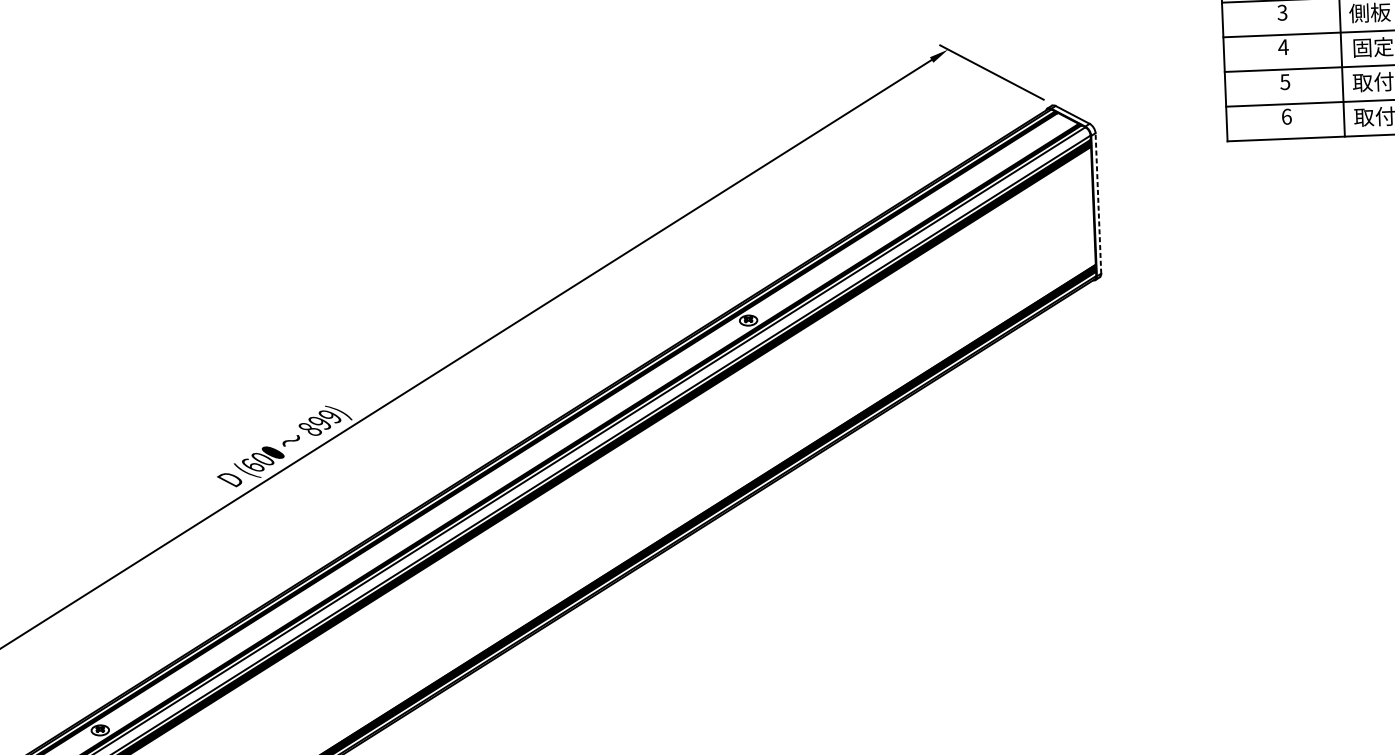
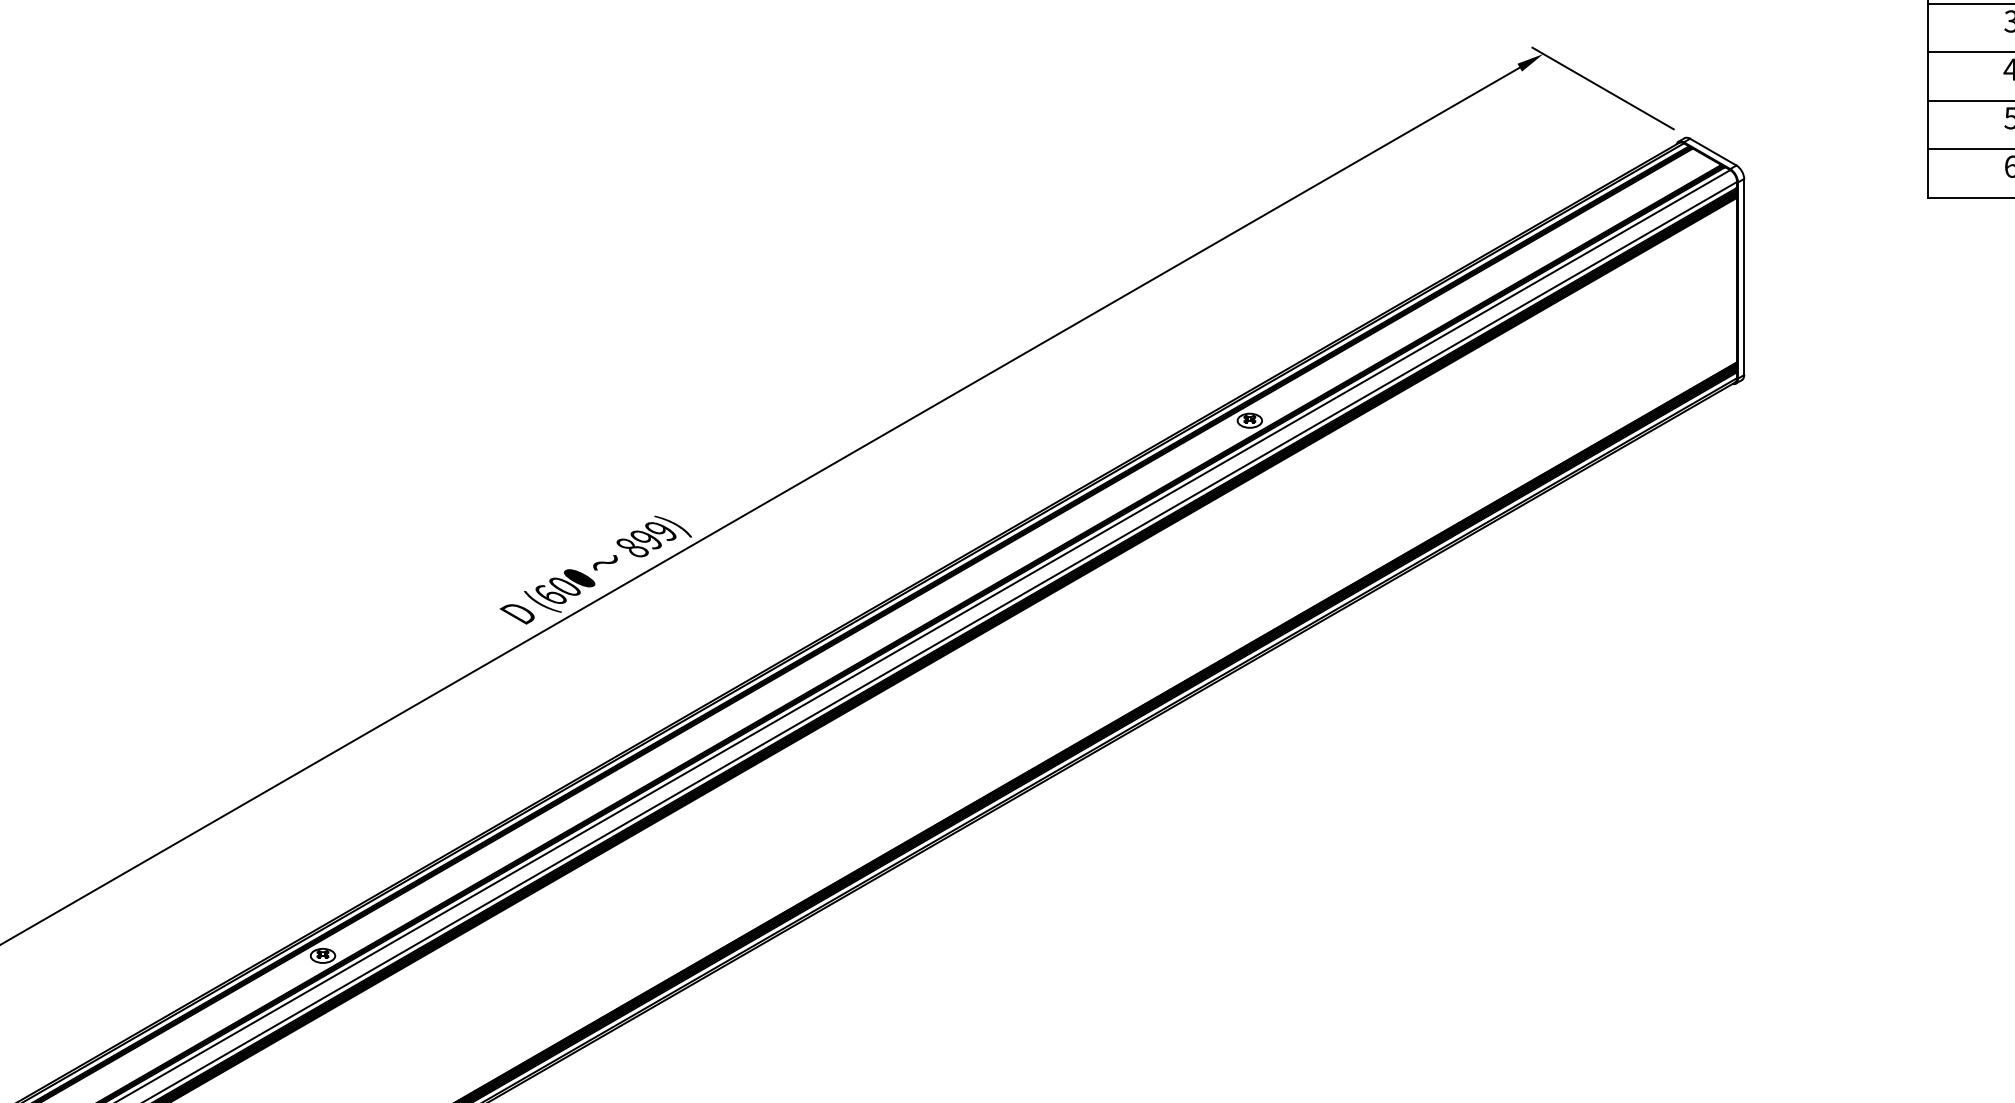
line: (1098, 203) -> (1744, 276), dashed -> solid

